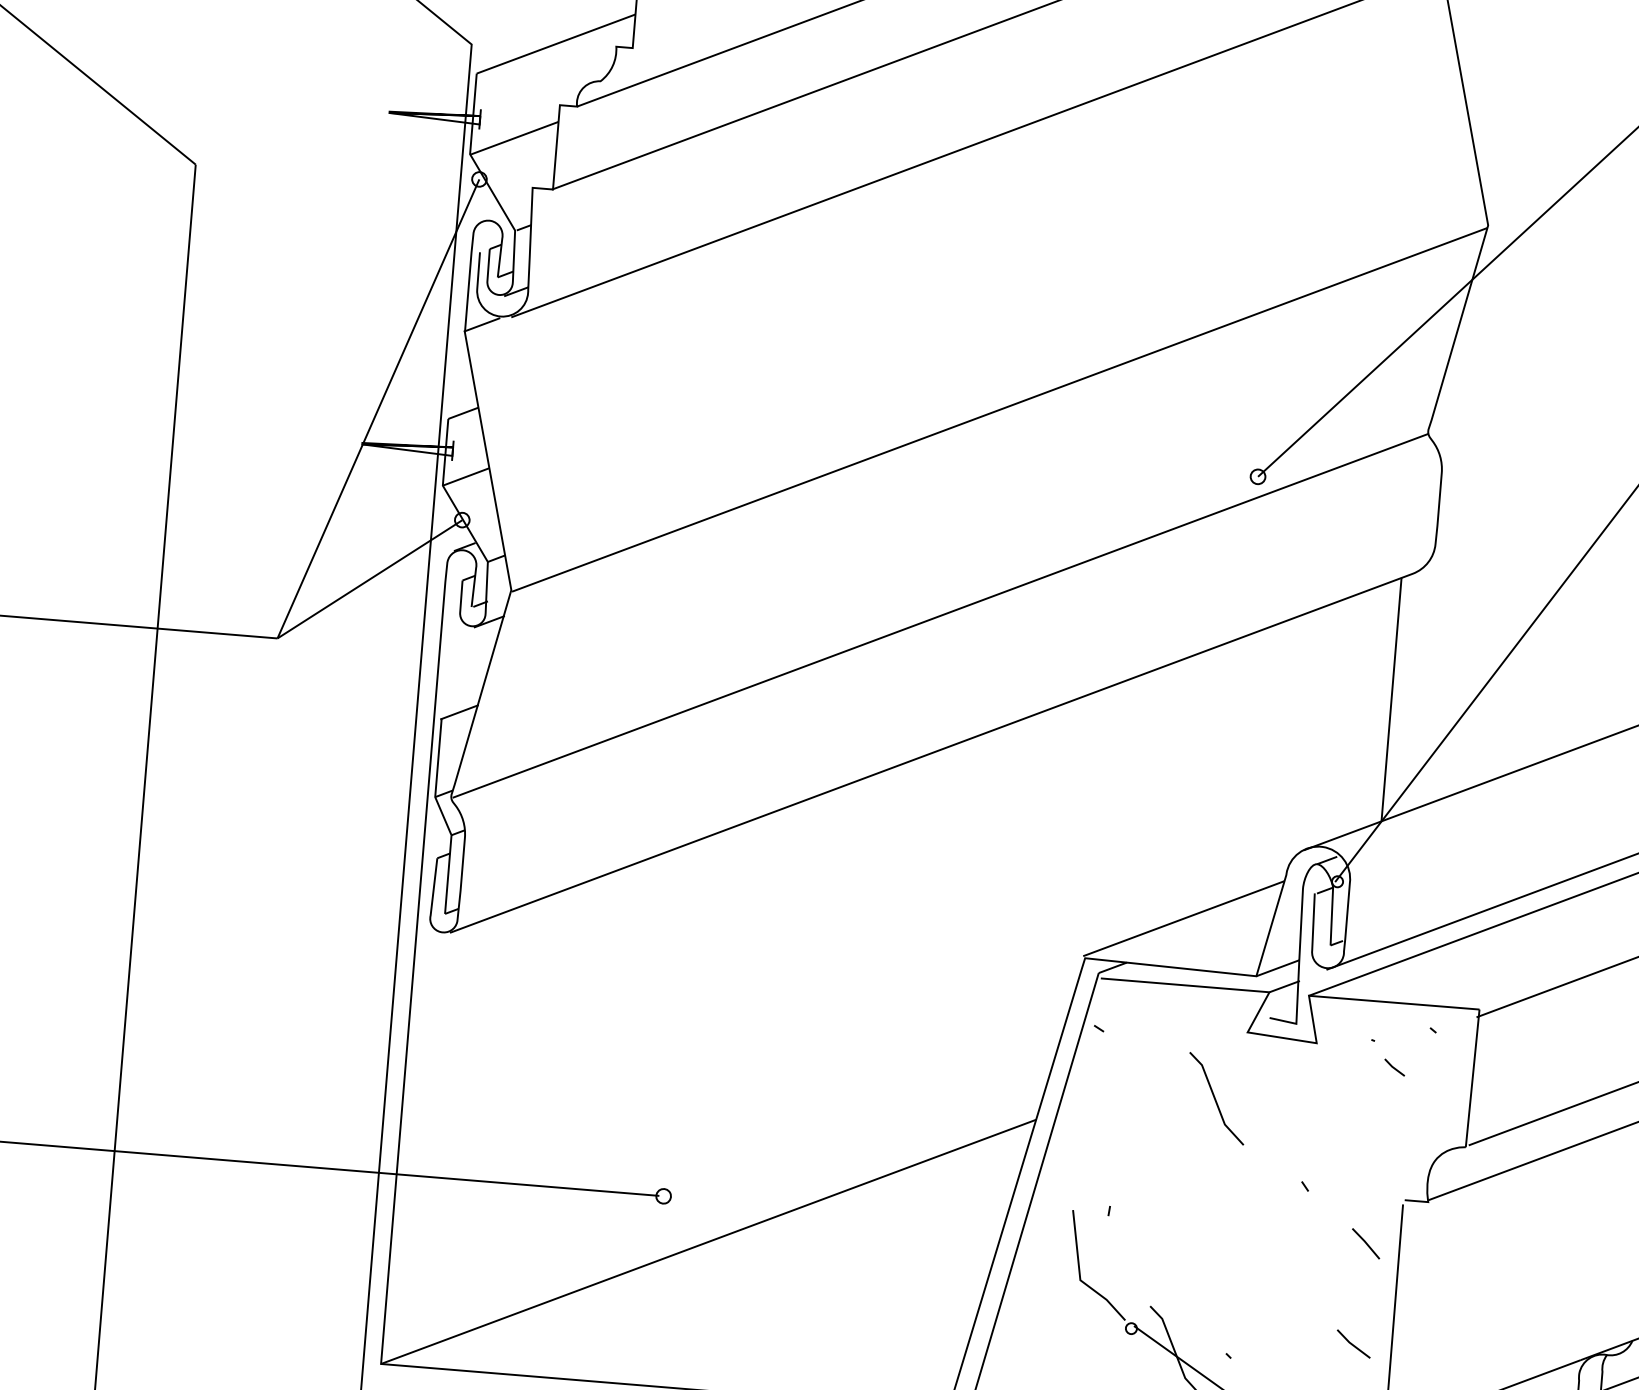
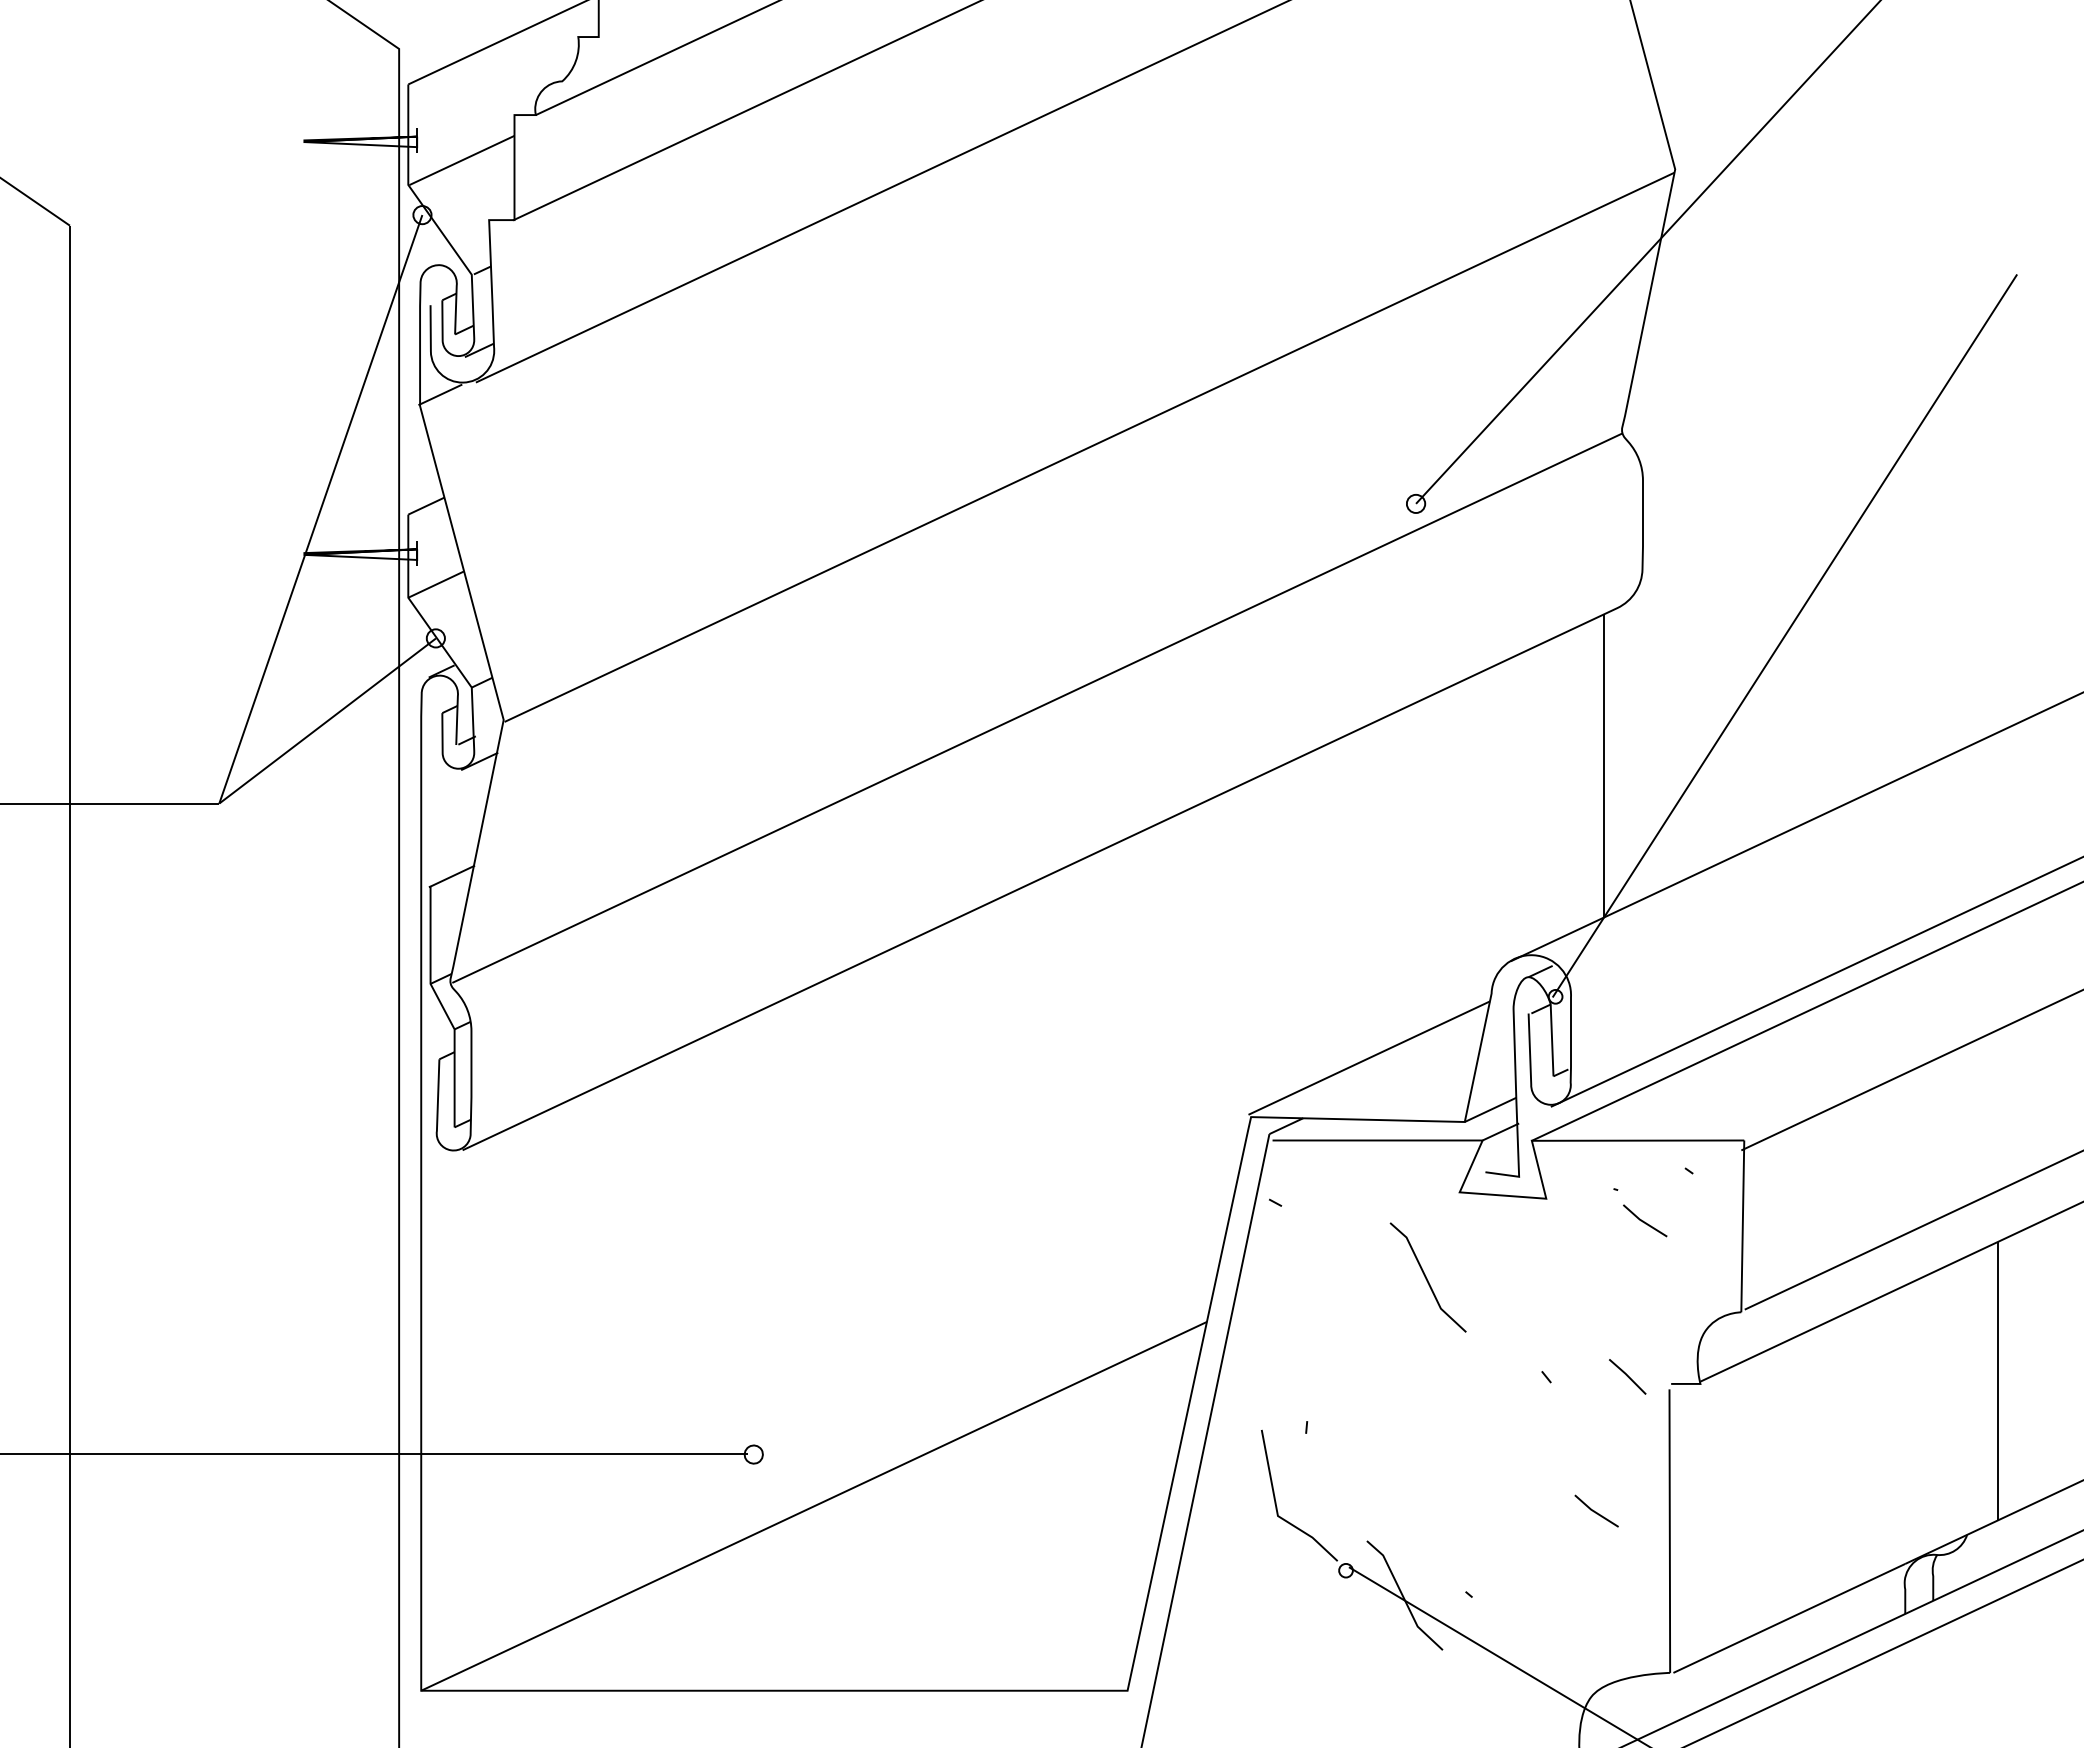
part: (1394, 1067) -> (1645, 1220), size x1.67
line: (1365, 1243) -> (1627, 1376), moved
part: (1353, 1343) -> (1596, 1510), moved

